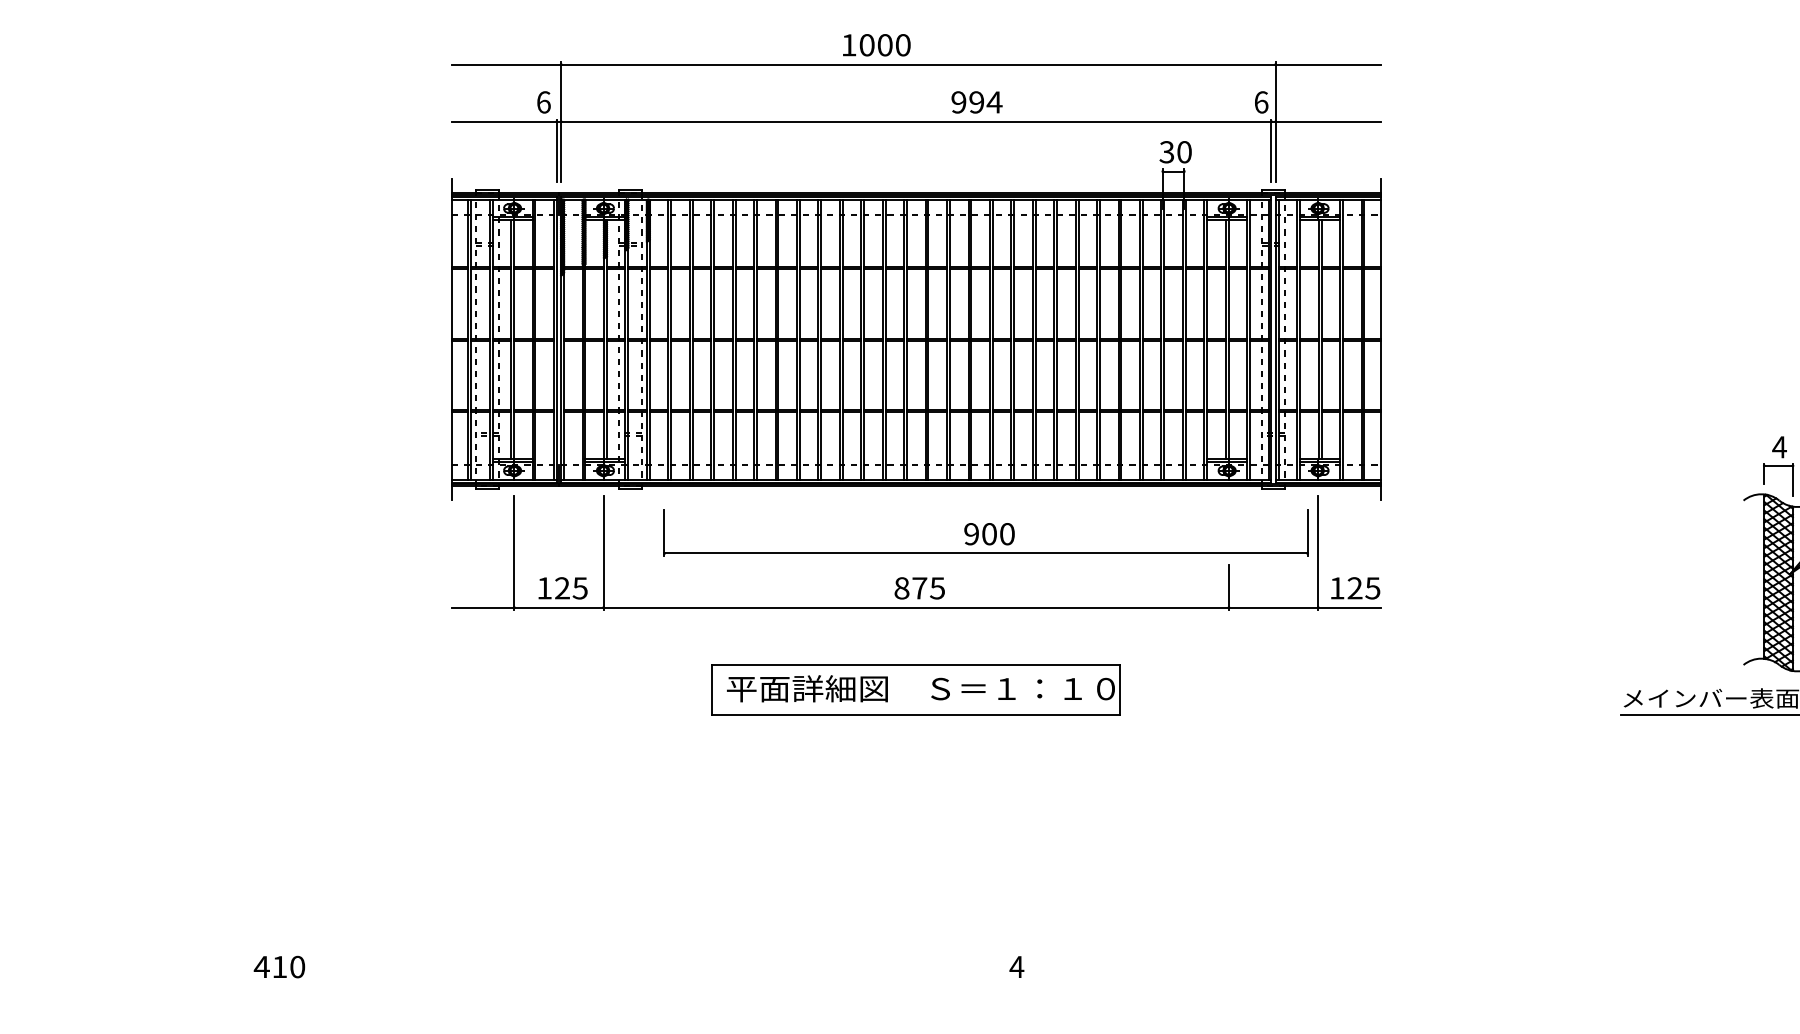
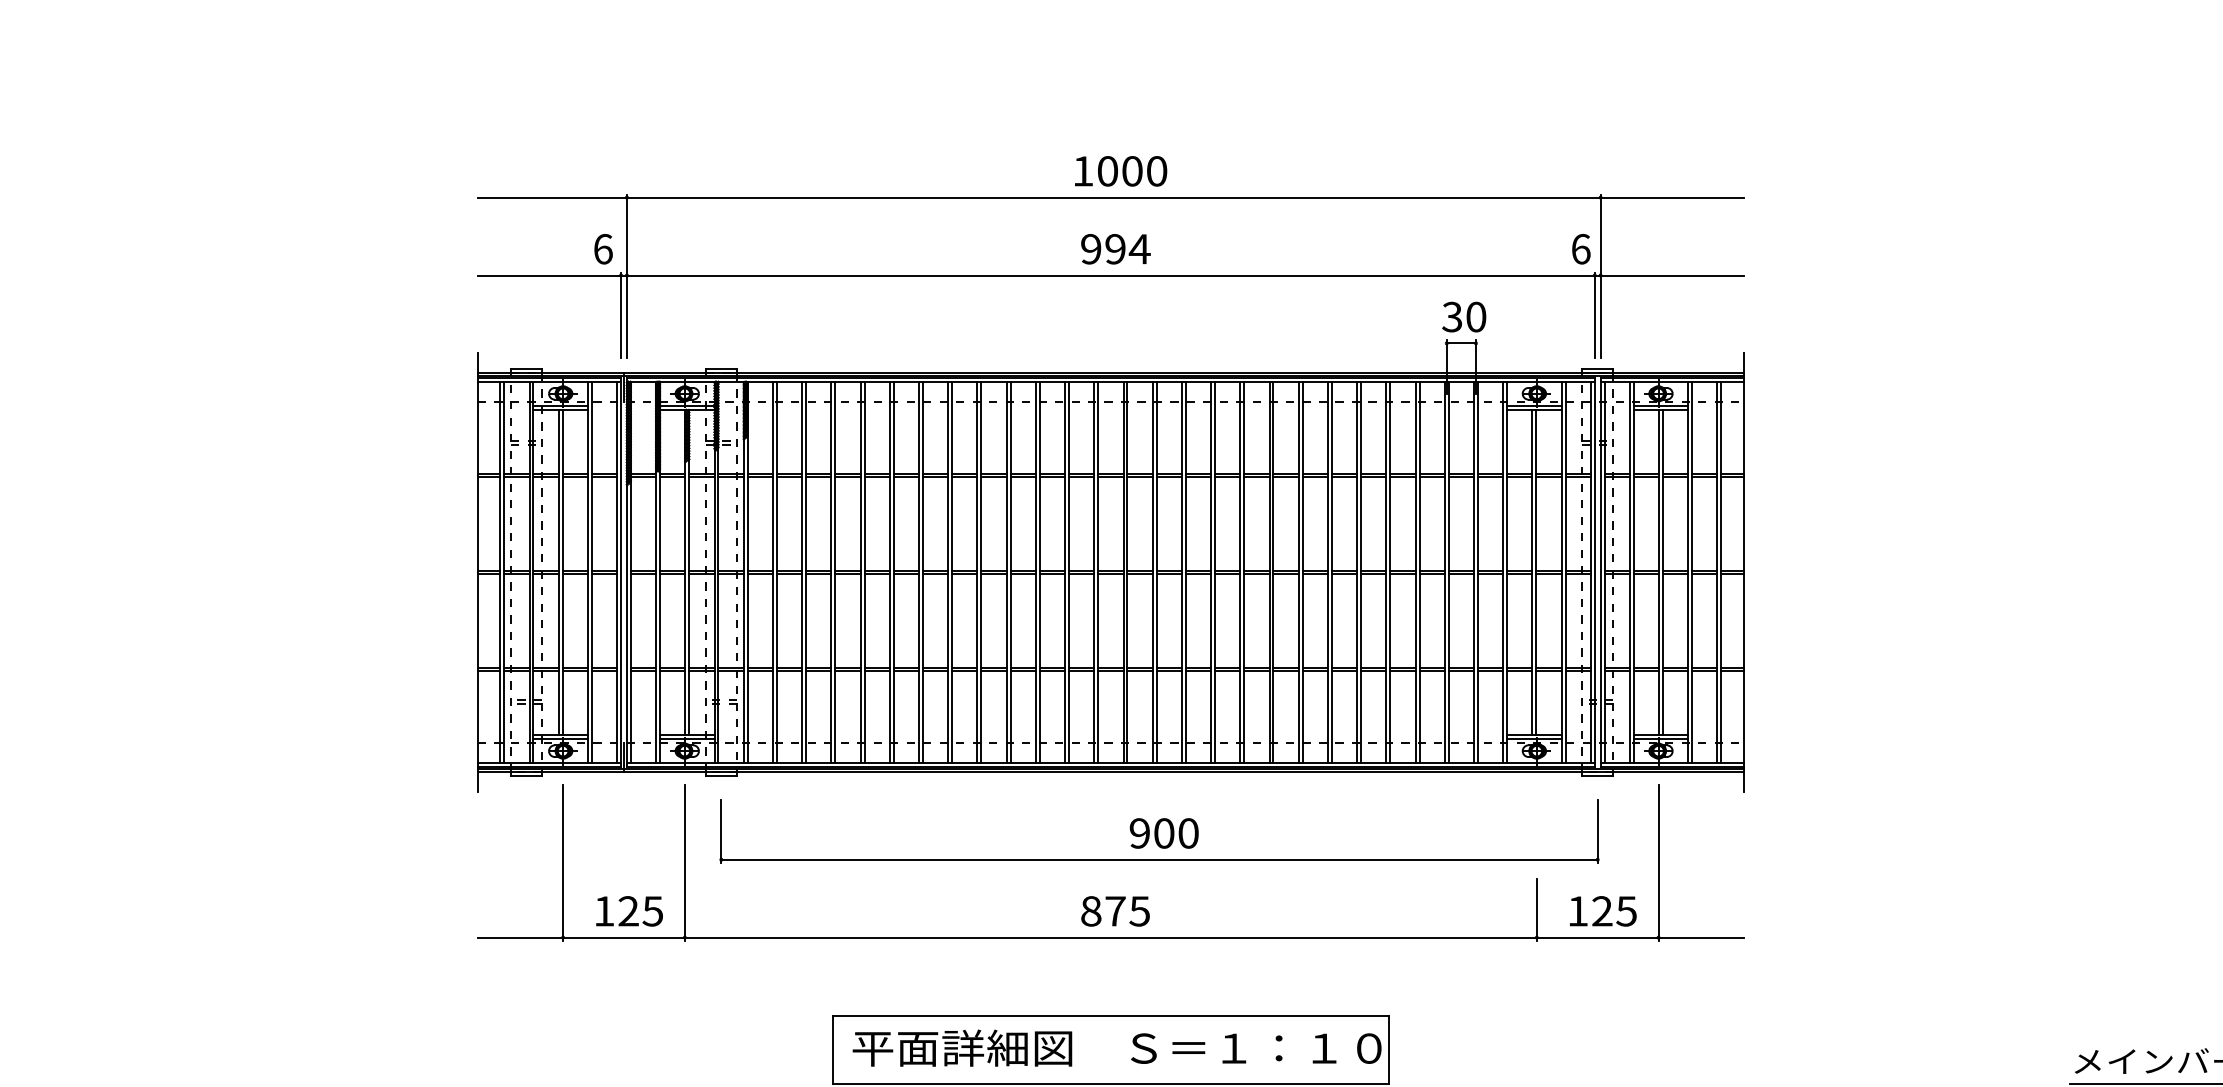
text: (876, 45) -> (1120, 171), moved
text: (976, 102) -> (1115, 249), moved
part: (985, 532) -> (1158, 831), moved
text: (1355, 588) -> (1602, 911), moved

